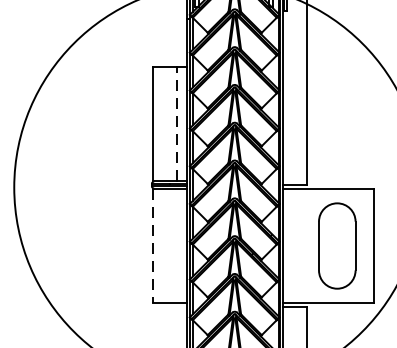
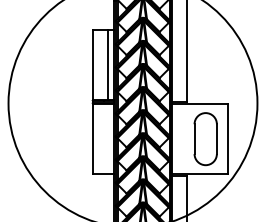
line: (176, 123) -> (107, 64), dashed -> solid
line: (153, 246) -> (93, 139), dashed -> solid

